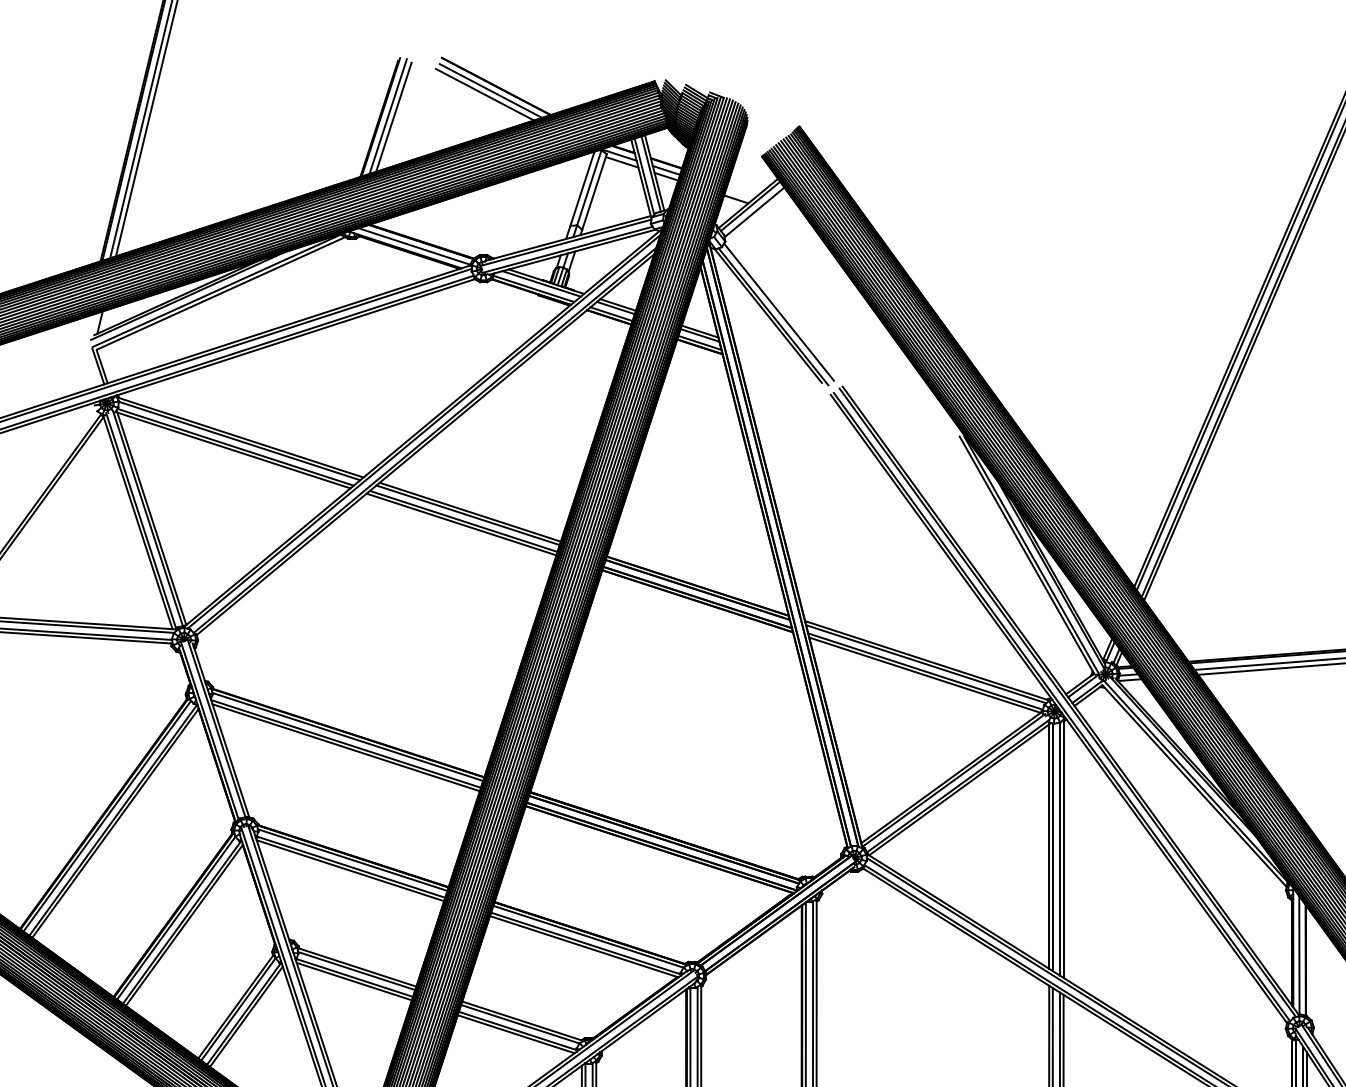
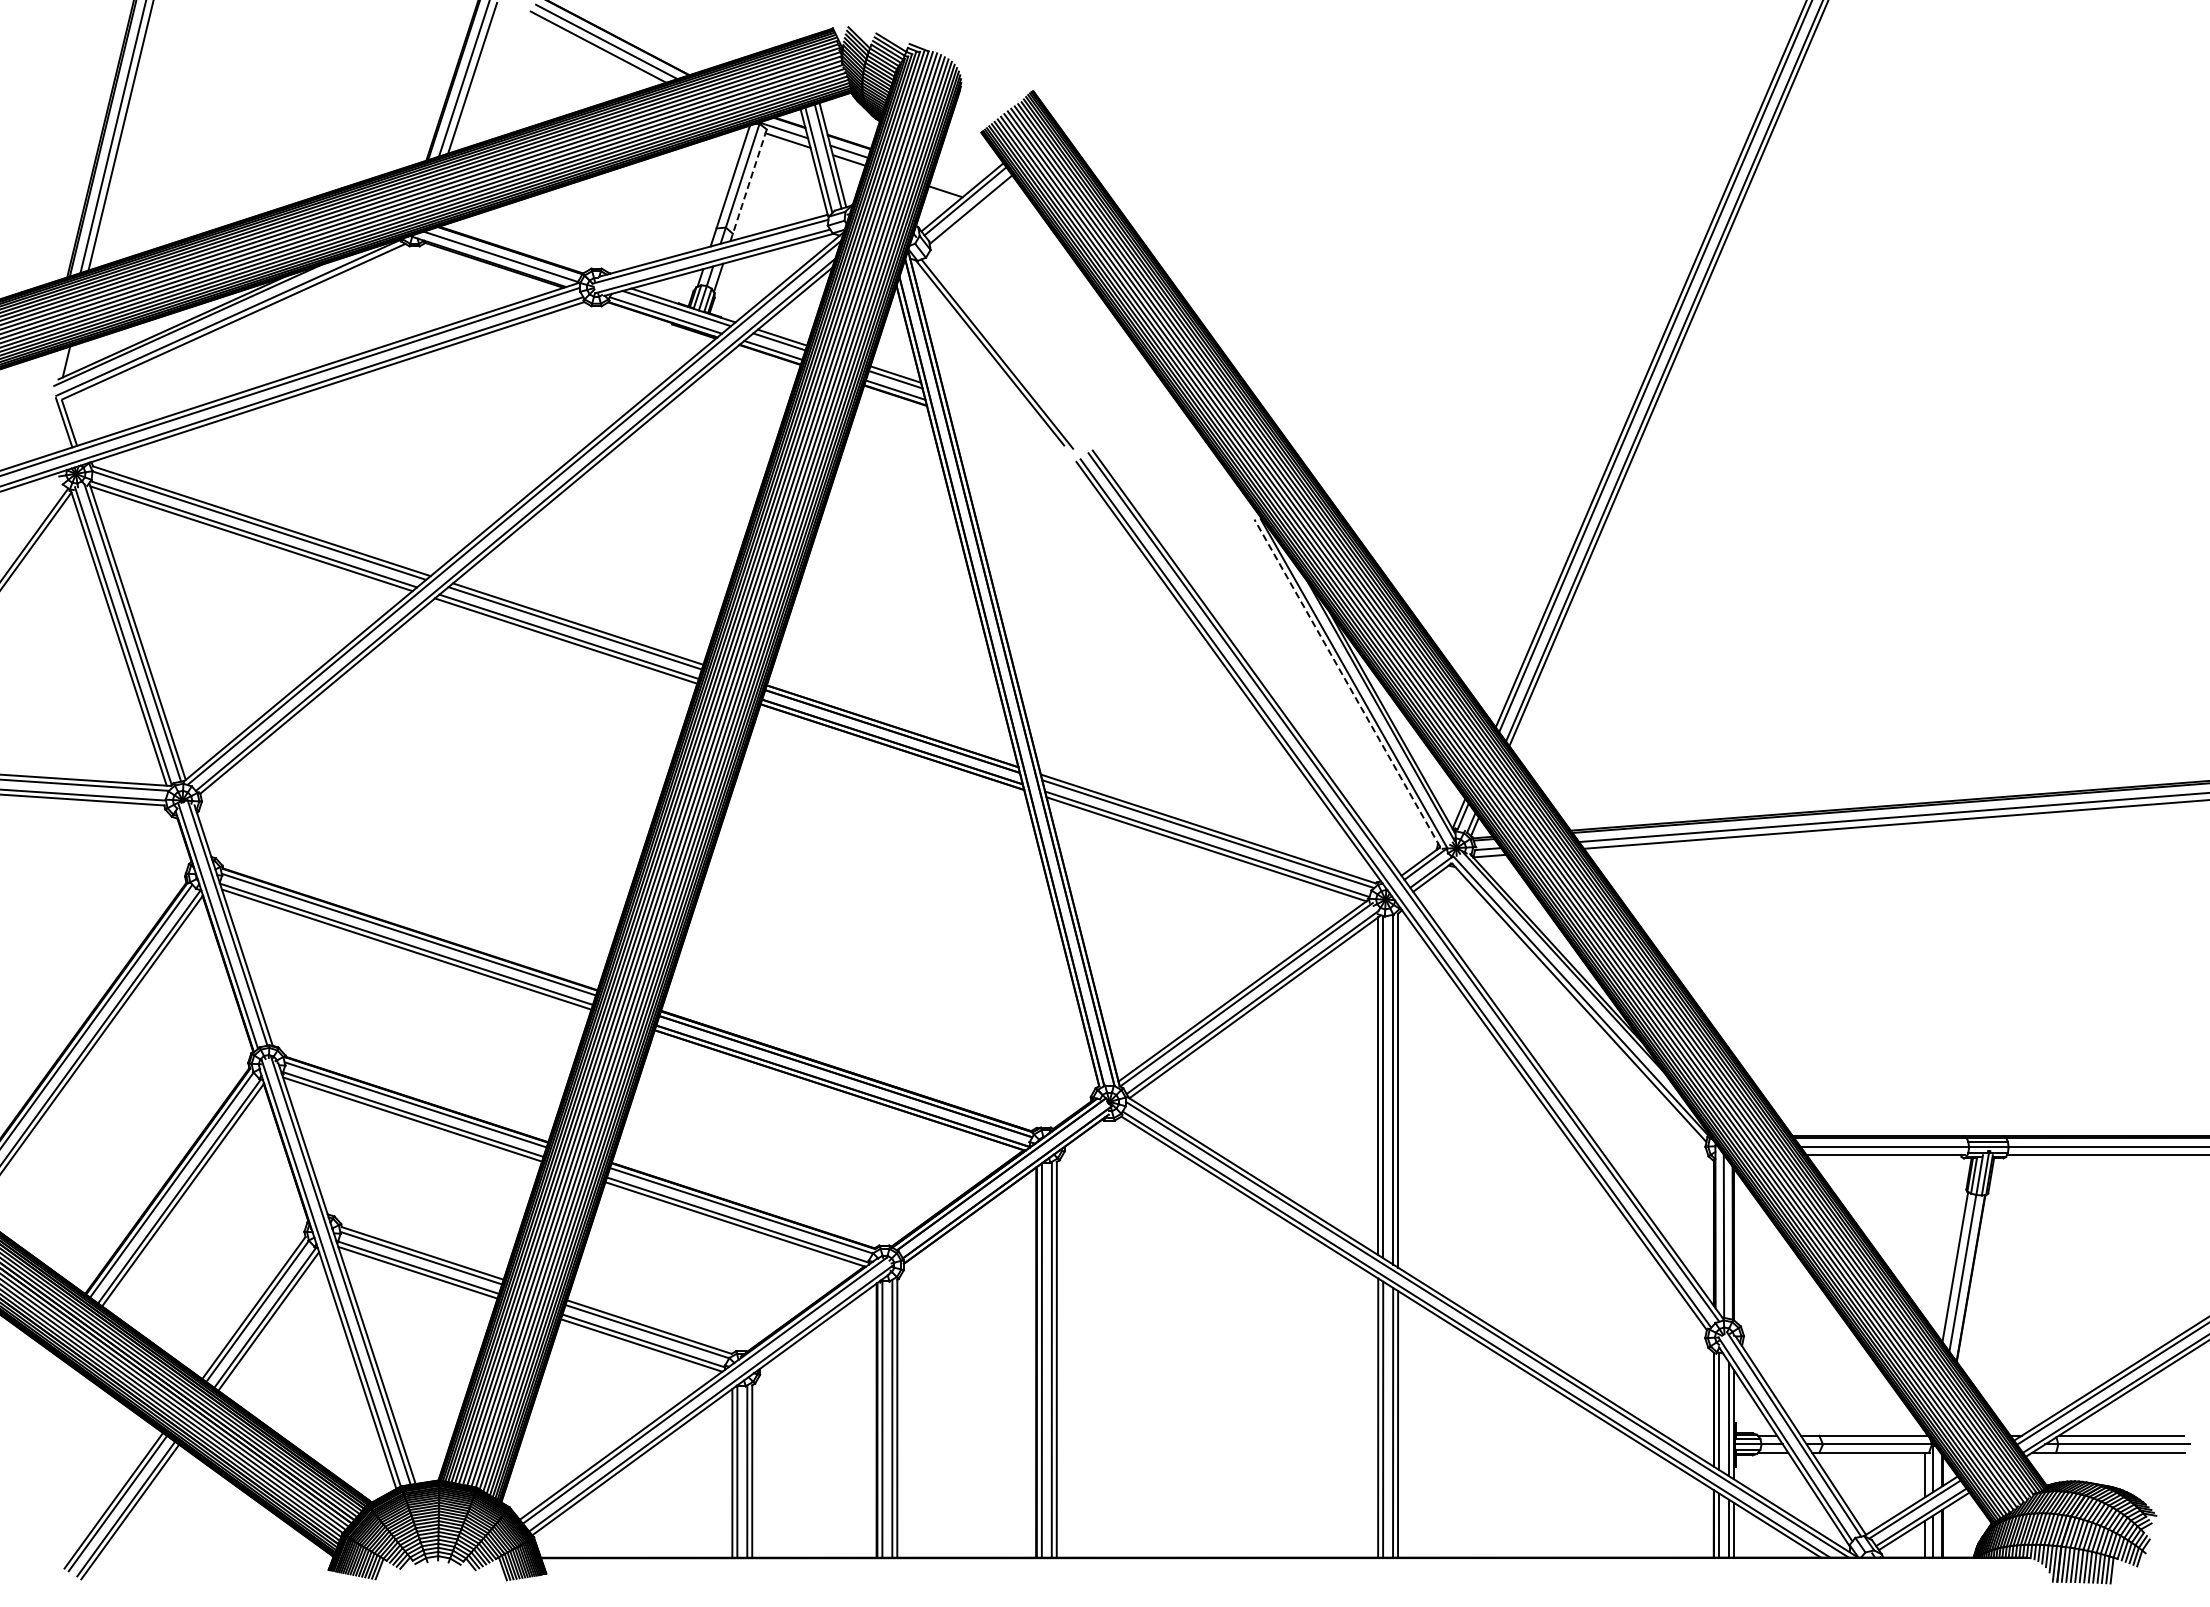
line: (593, 194) -> (748, 185), solid -> dashed
line: (778, 312) -> (1004, 347), removed
line: (1026, 554) -> (1347, 682), solid -> dashed

